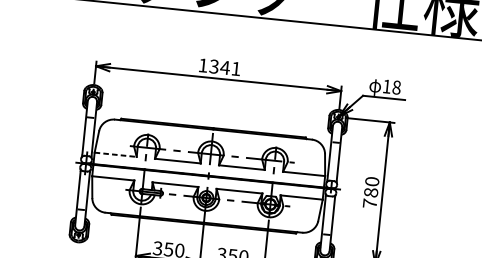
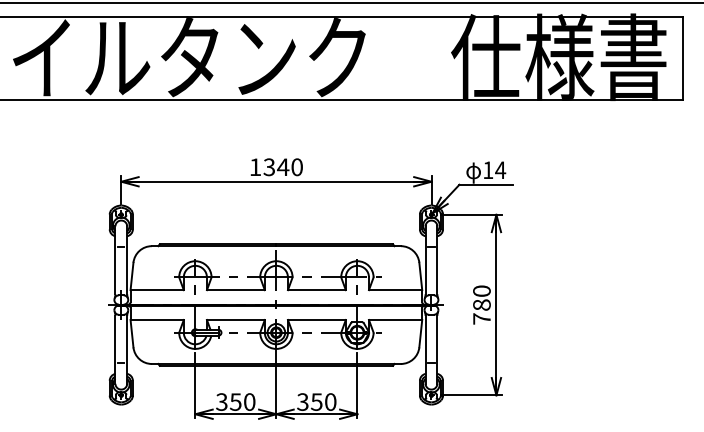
text: (235, 69) -> (296, 167), 1341 -> 1340
text: (396, 87) -> (500, 170), 18 -> 14
line: (115, 155) -> (157, 290), dashed -> solid

